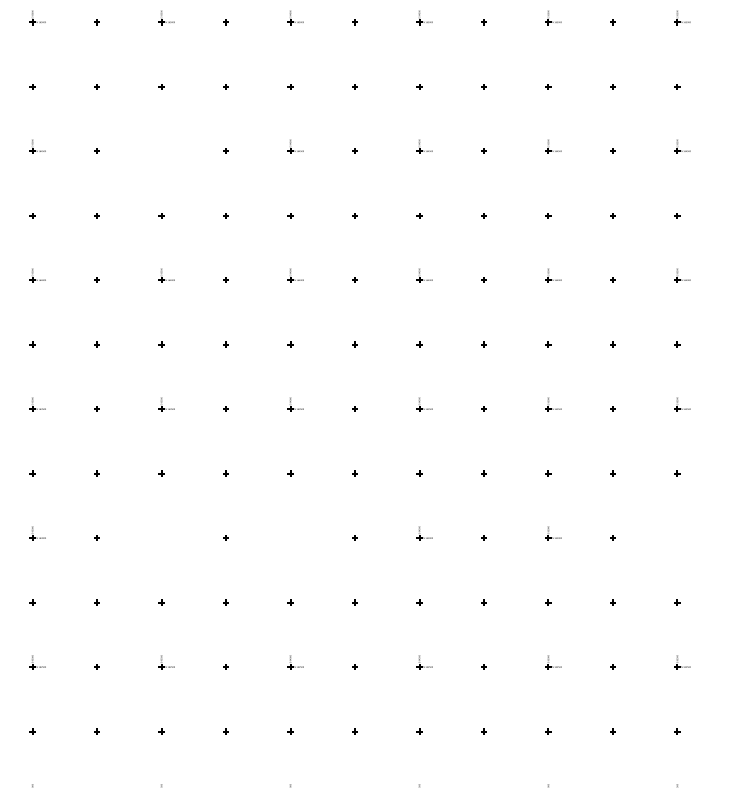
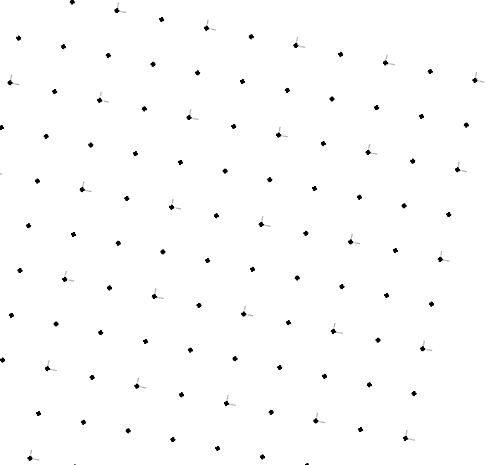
part: (166, 146) -> (103, 97), added
part: (166, 533) -> (51, 366), added
part: (295, 533) -> (140, 383), added
part: (682, 533) -> (409, 435), added

